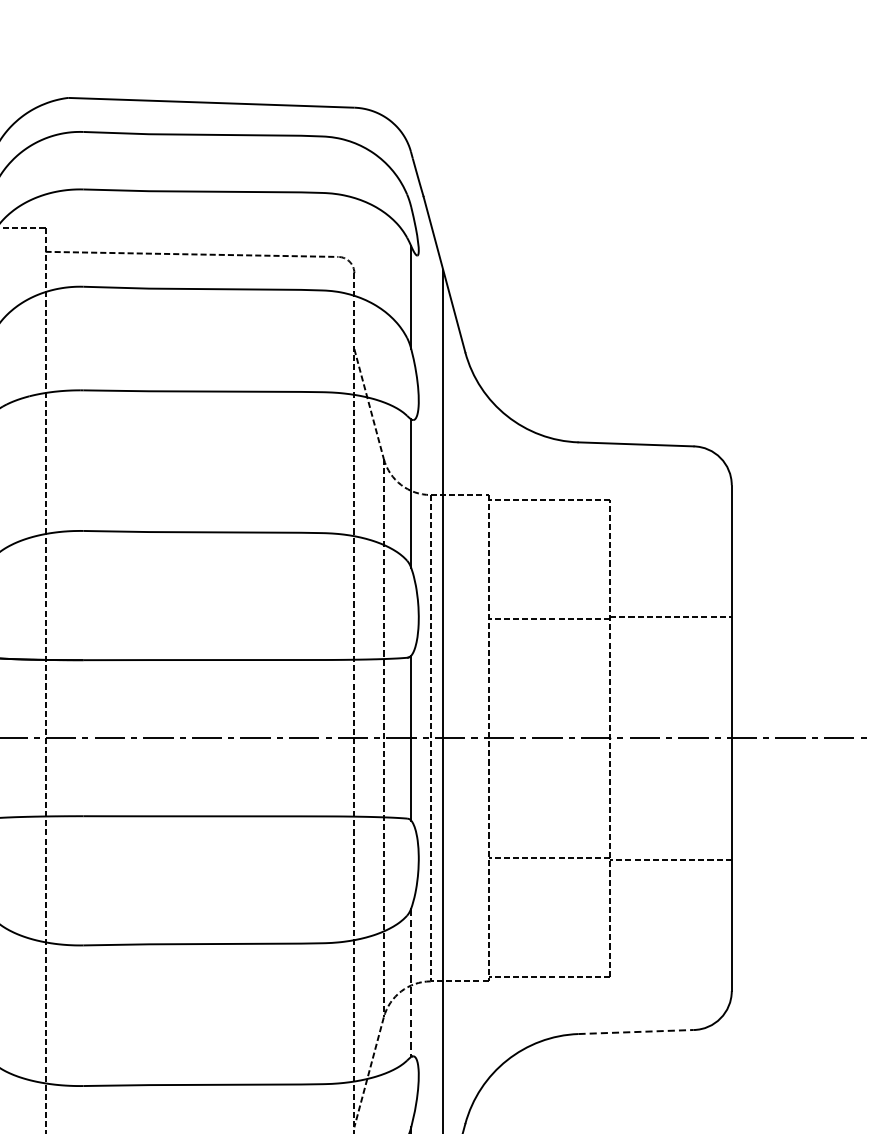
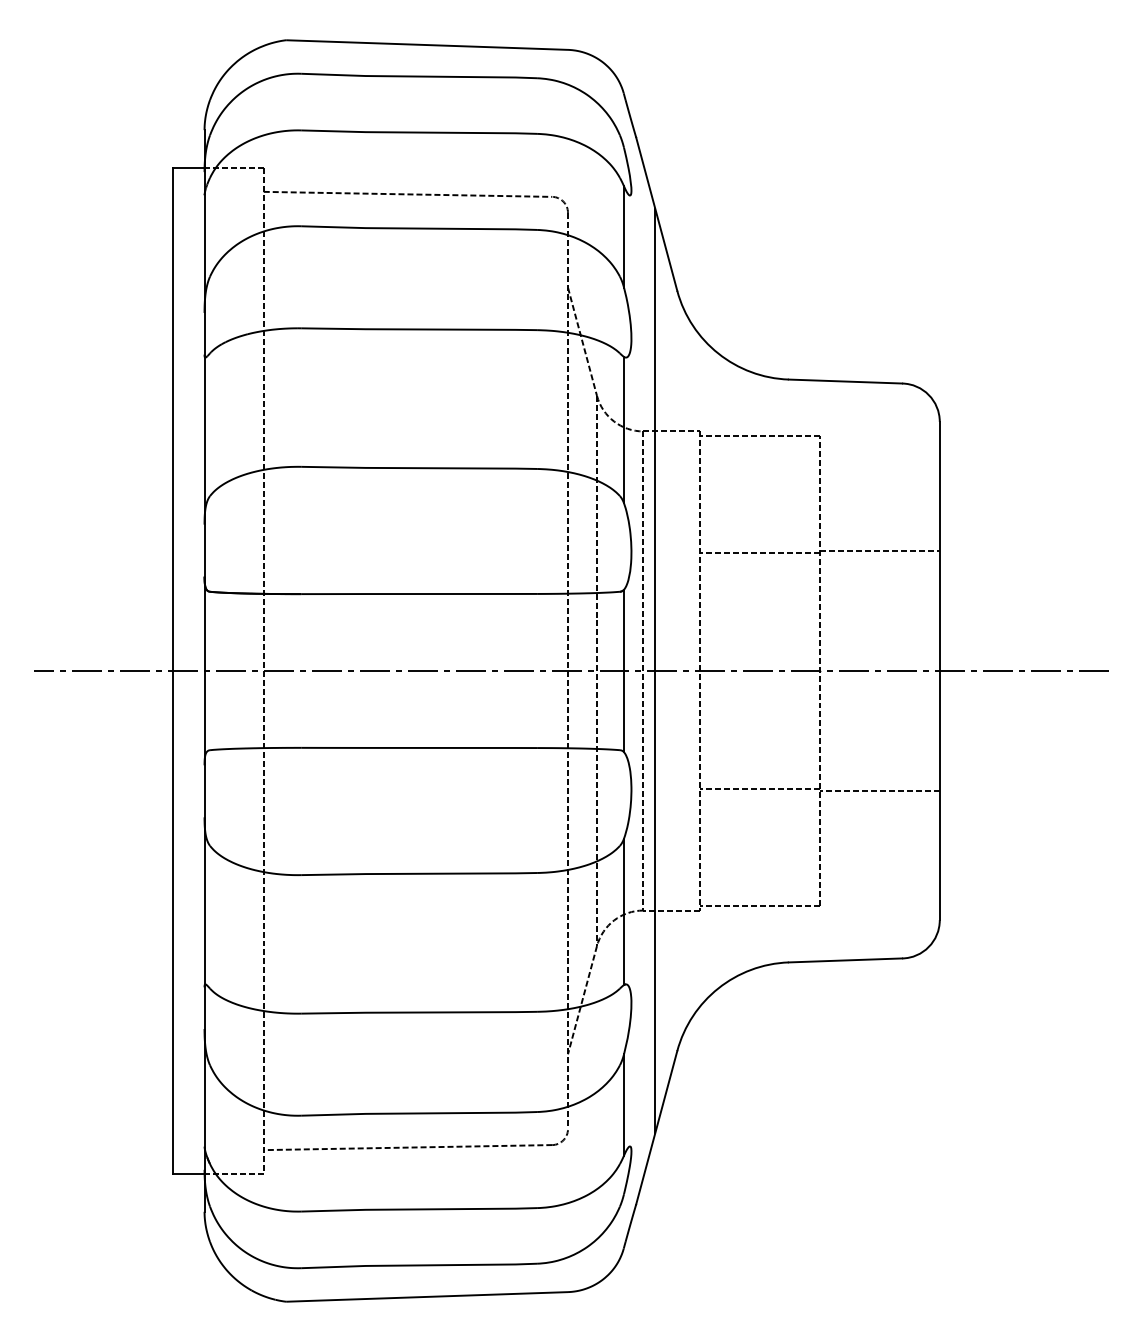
line: (411, 983) -> (624, 912), dashed -> solid
line: (636, 1032) -> (845, 960), dashed -> solid

